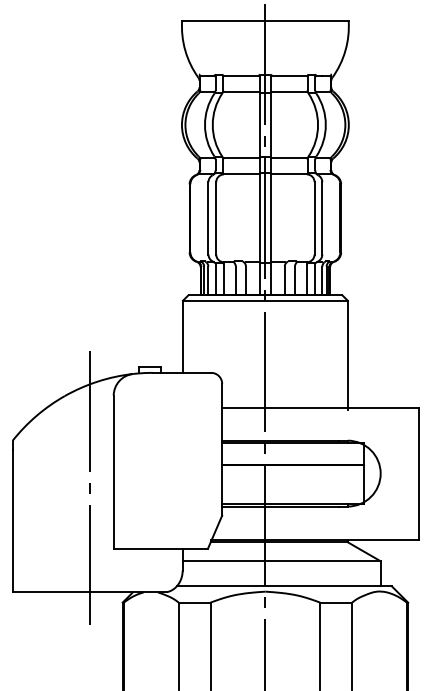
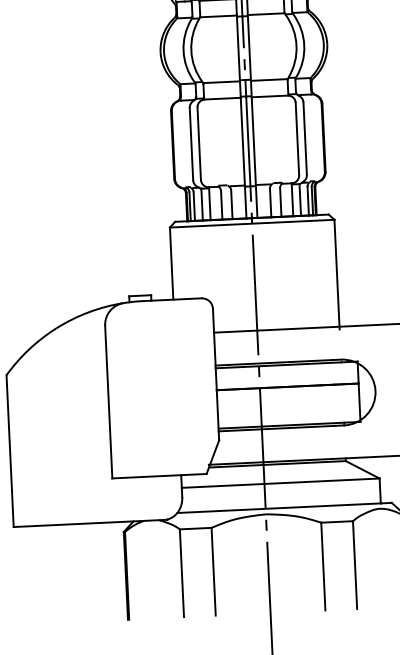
line: (89, 488) -> (85, 419), removed

